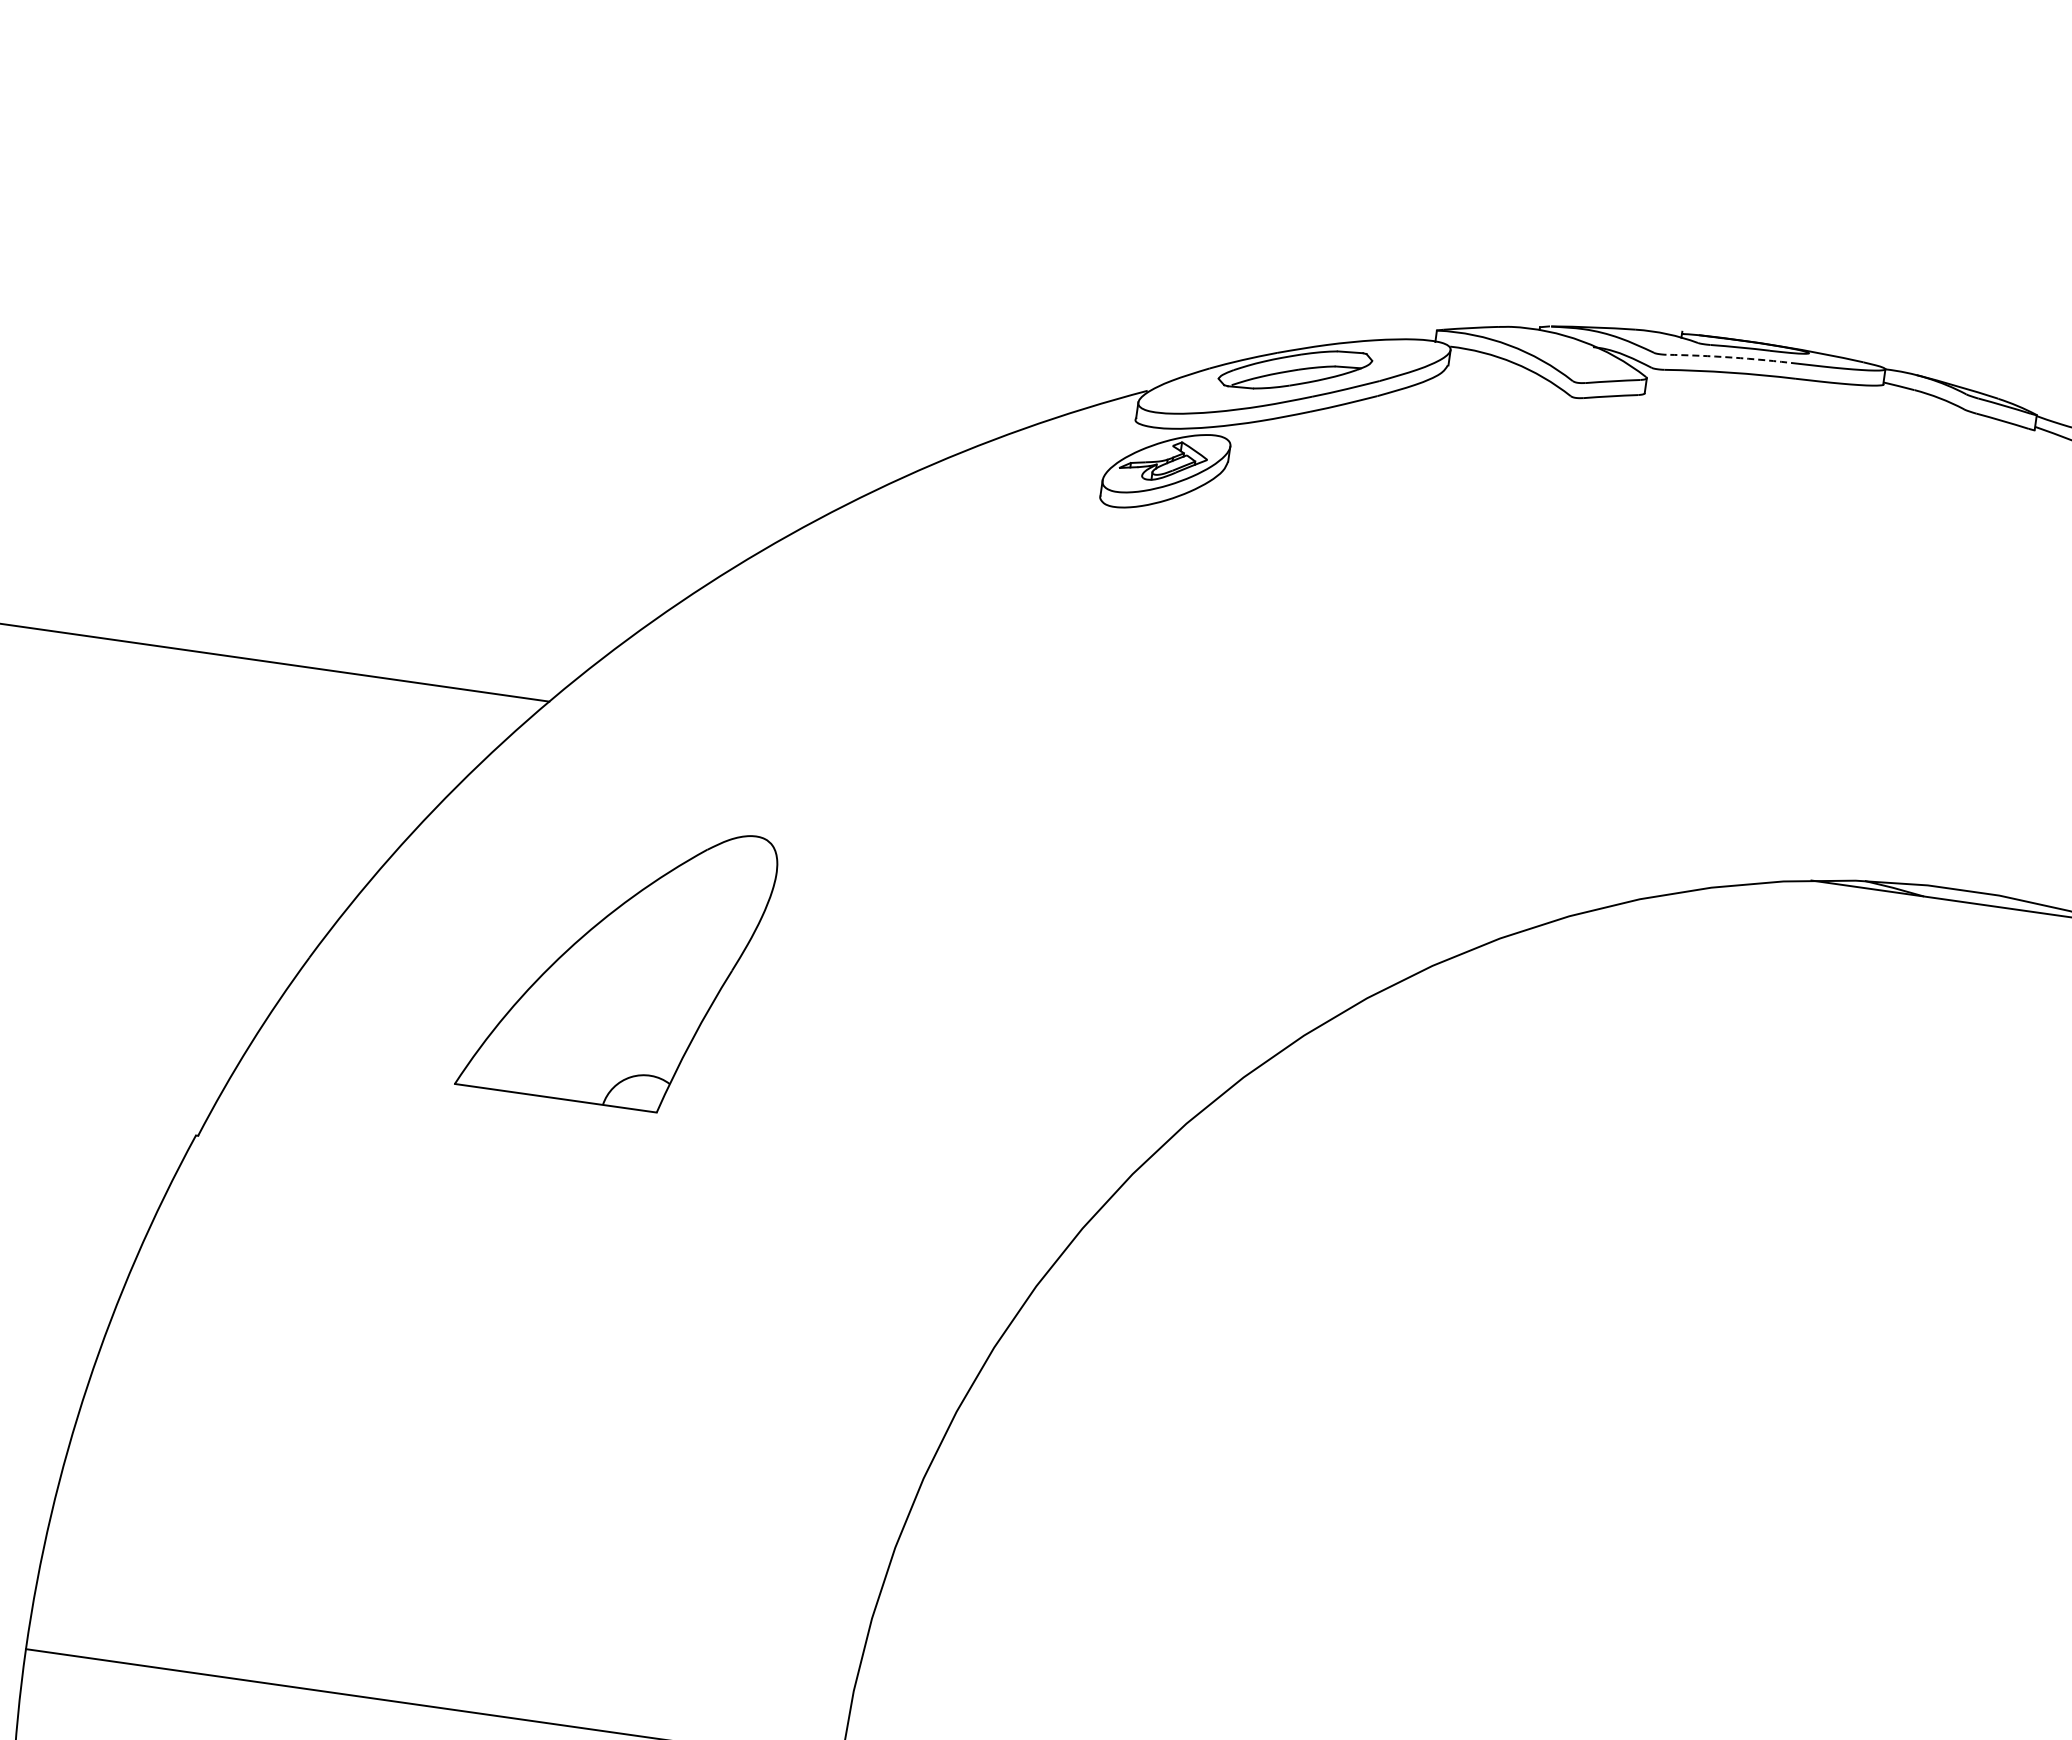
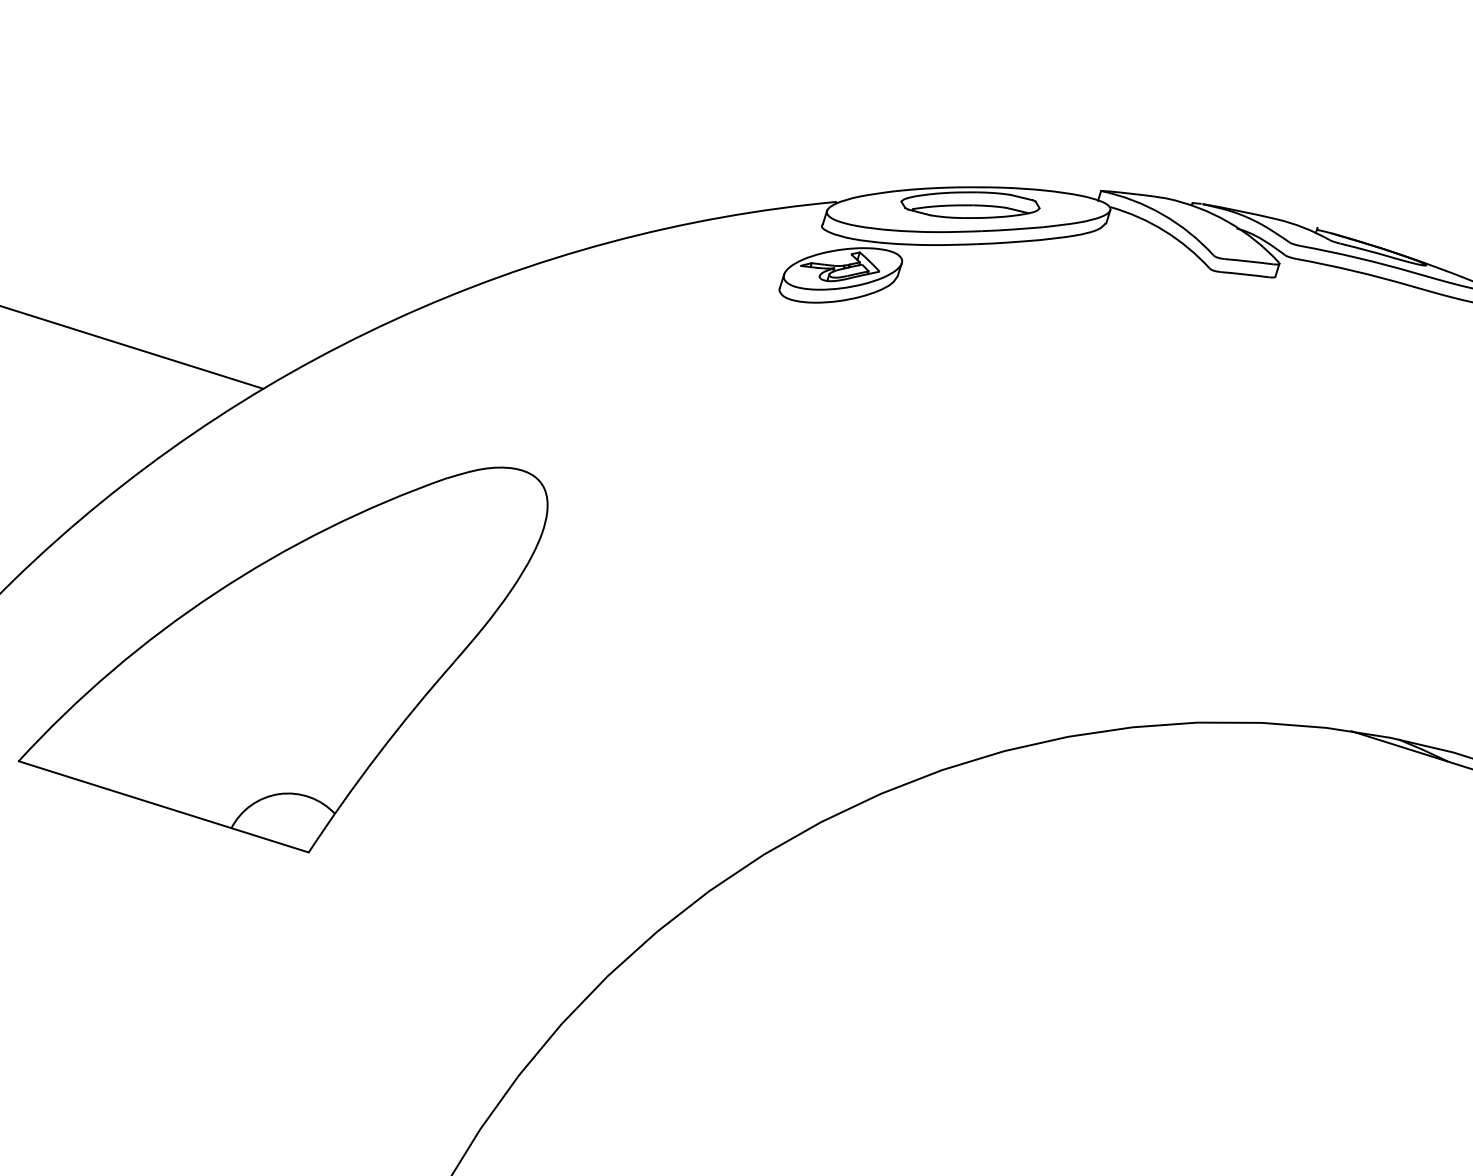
arc: (1732, 357) -> (1358, 257), dashed -> solid
part: (615, 974) -> (281, 639), size x1.67

